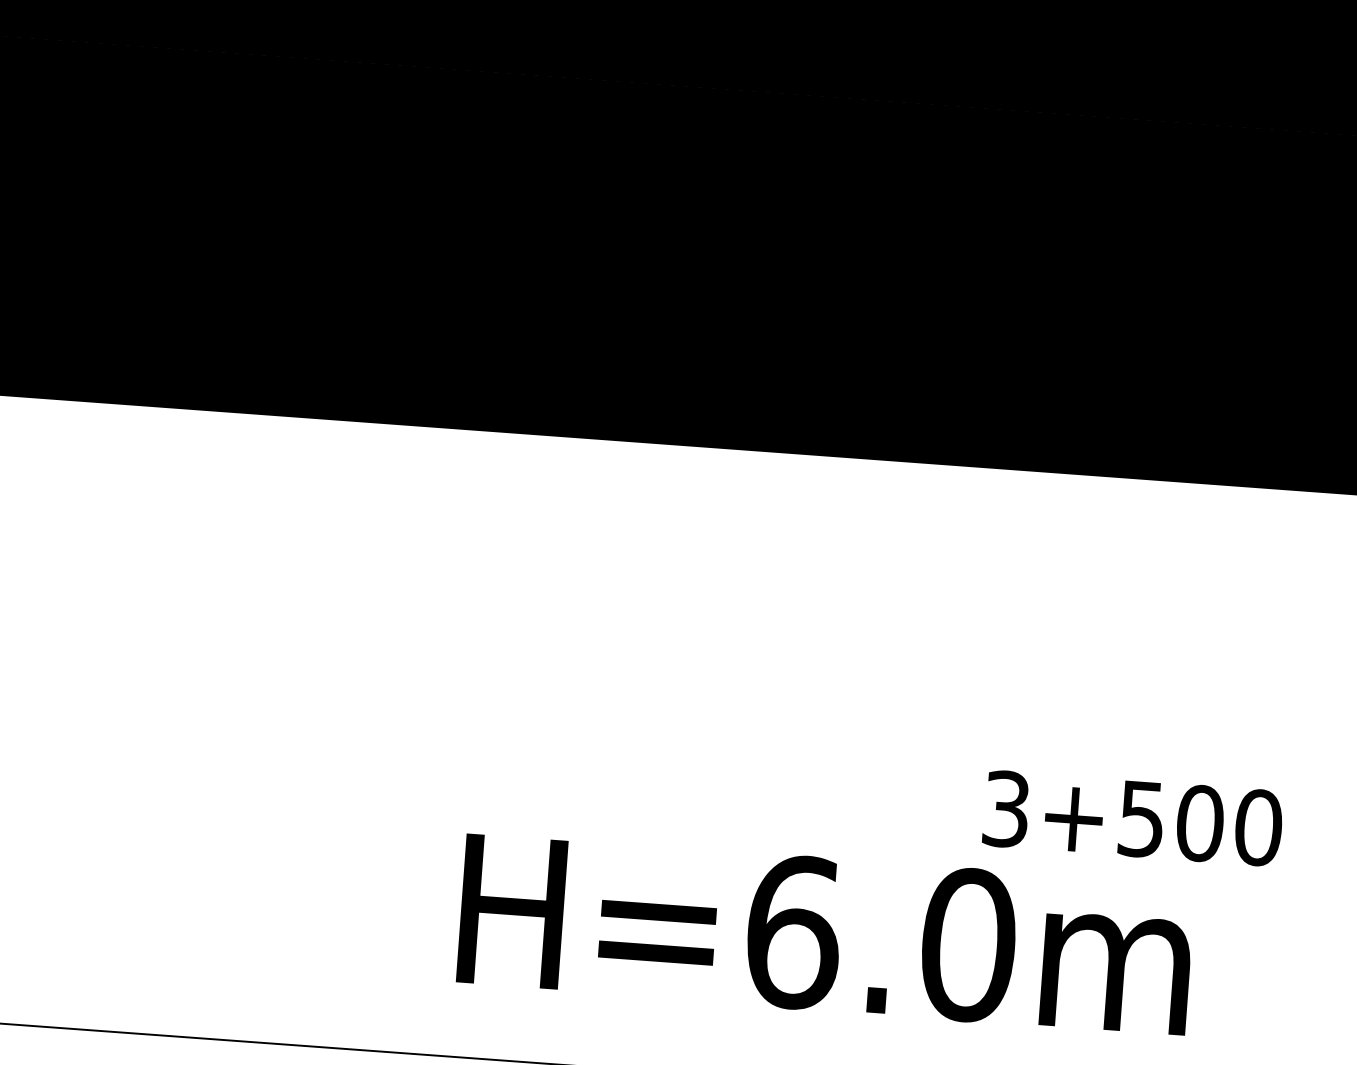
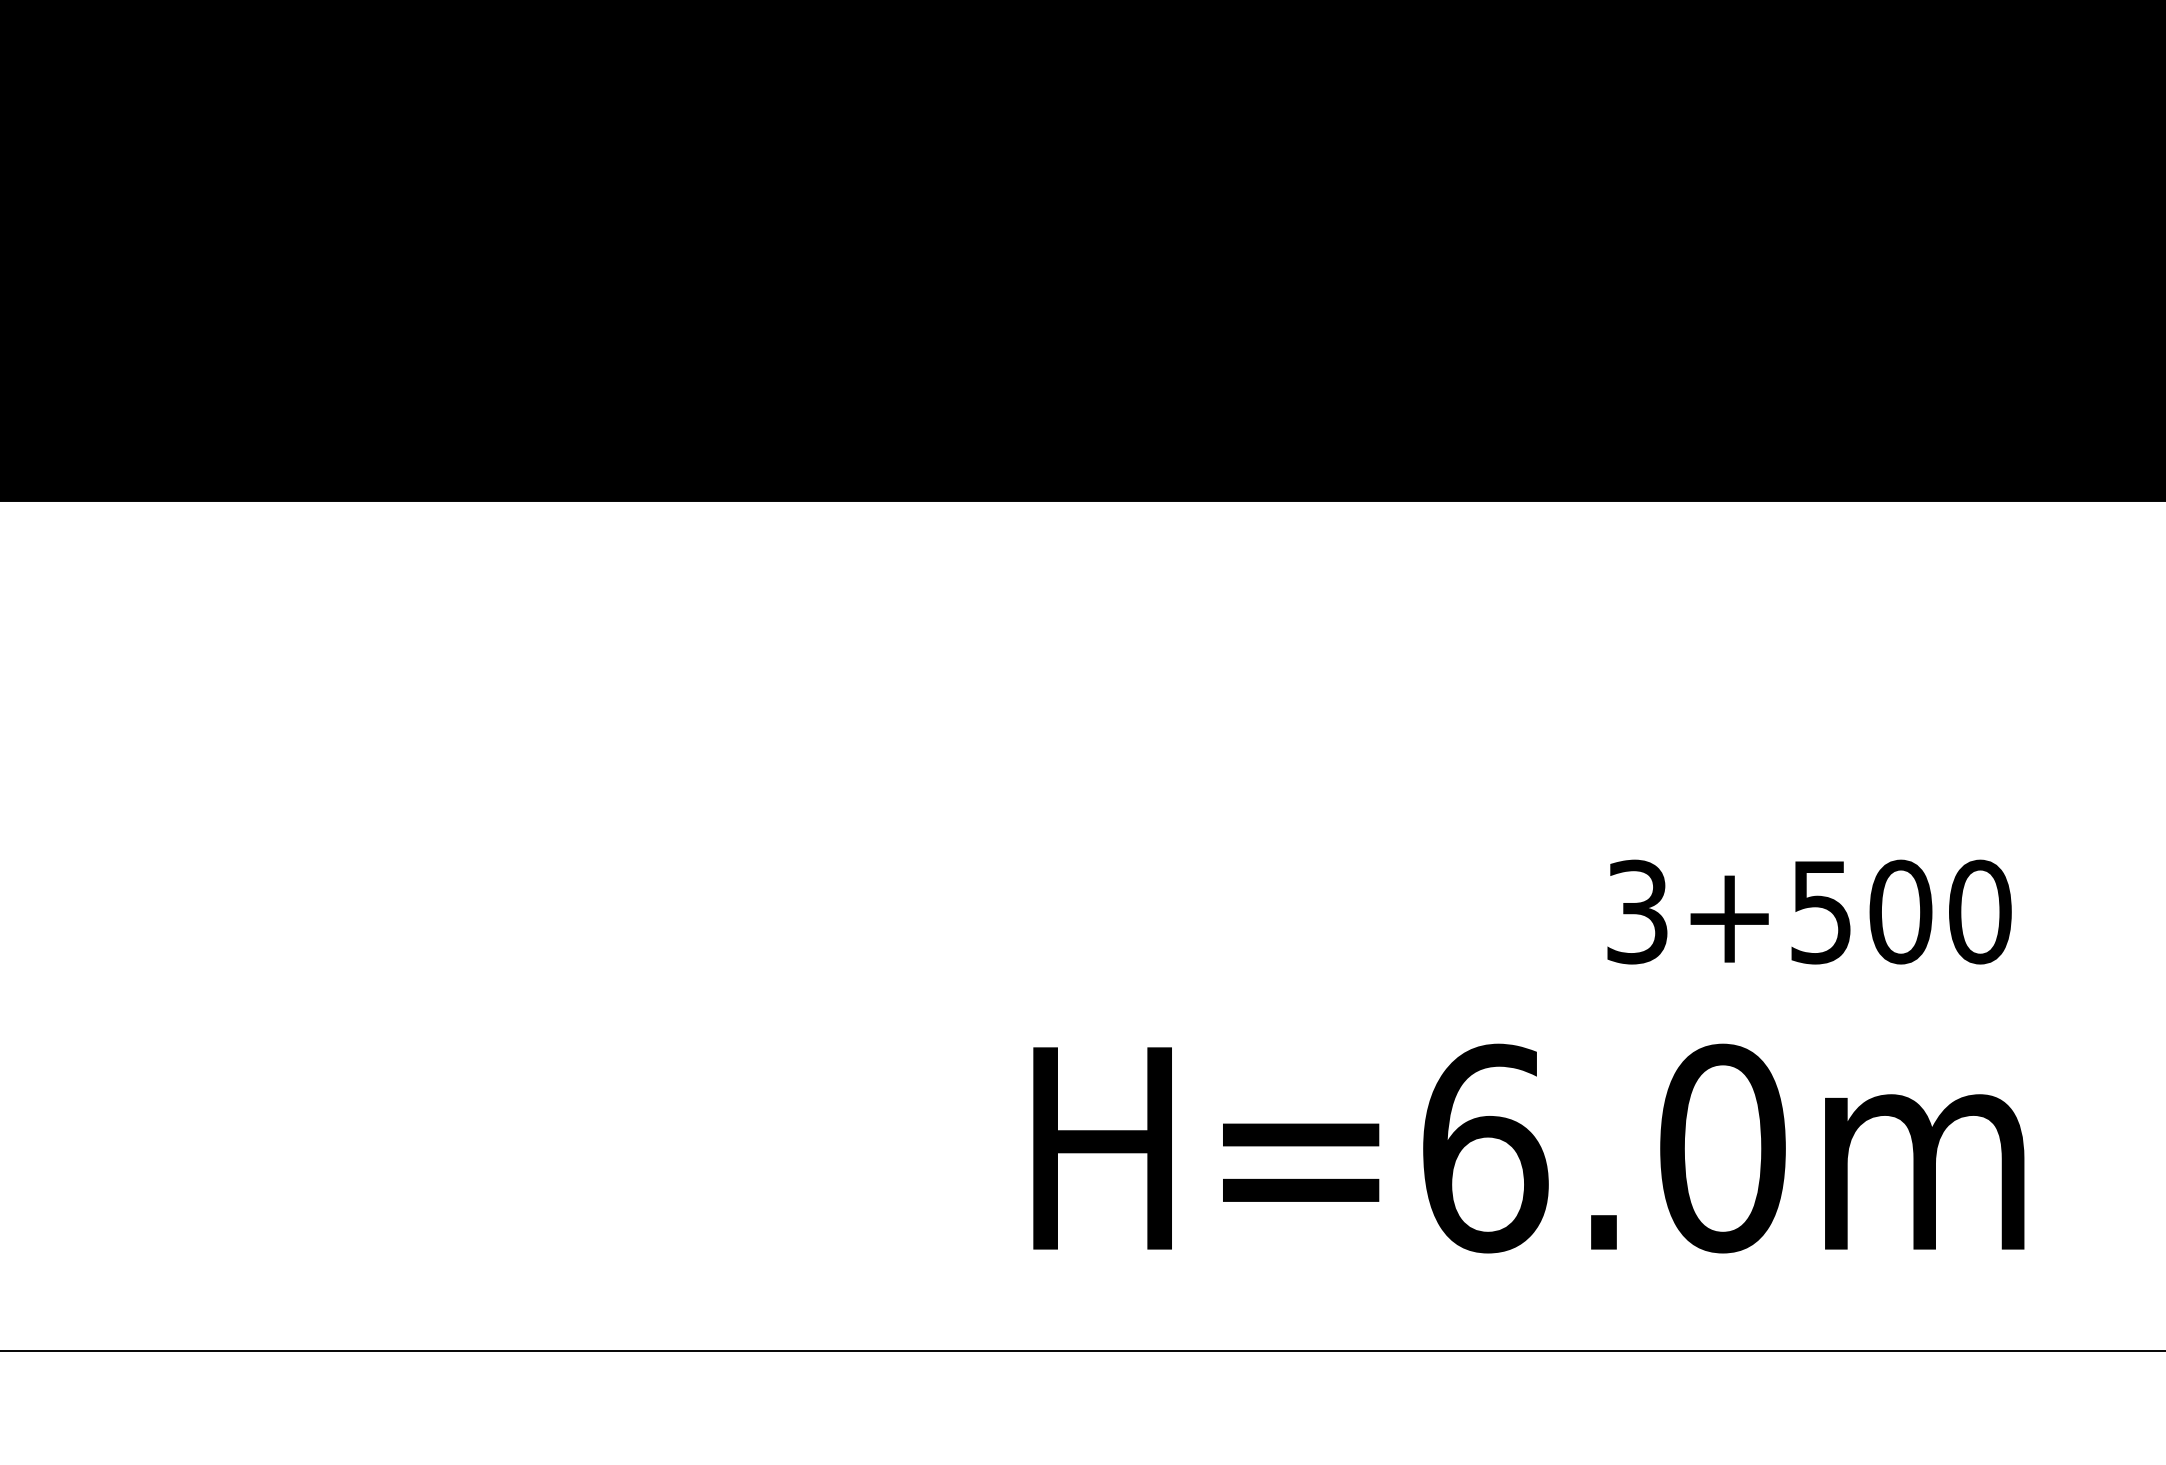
text: (1133, 818) -> (1809, 911), moved

